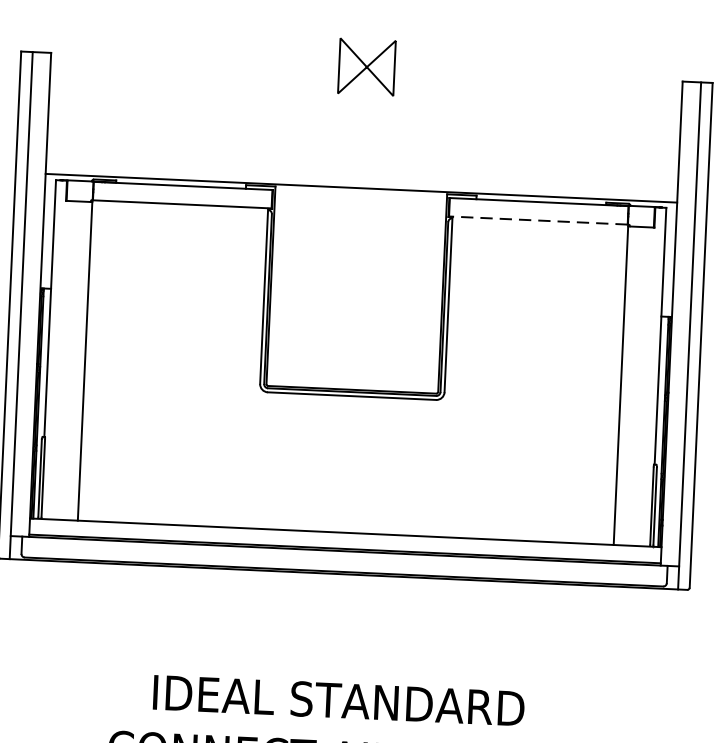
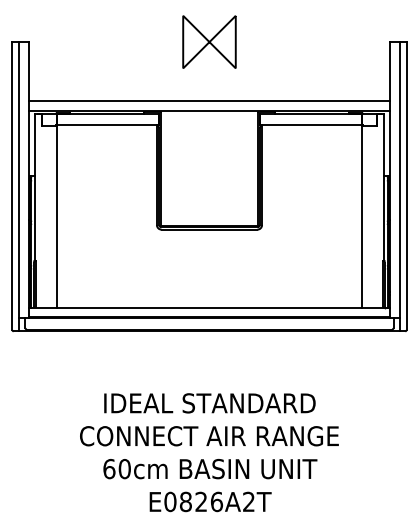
part: (366, 66) -> (209, 41), size x1.67
line: (362, 169) -> (209, 100), added
line: (539, 219) -> (311, 124), dashed -> solid

